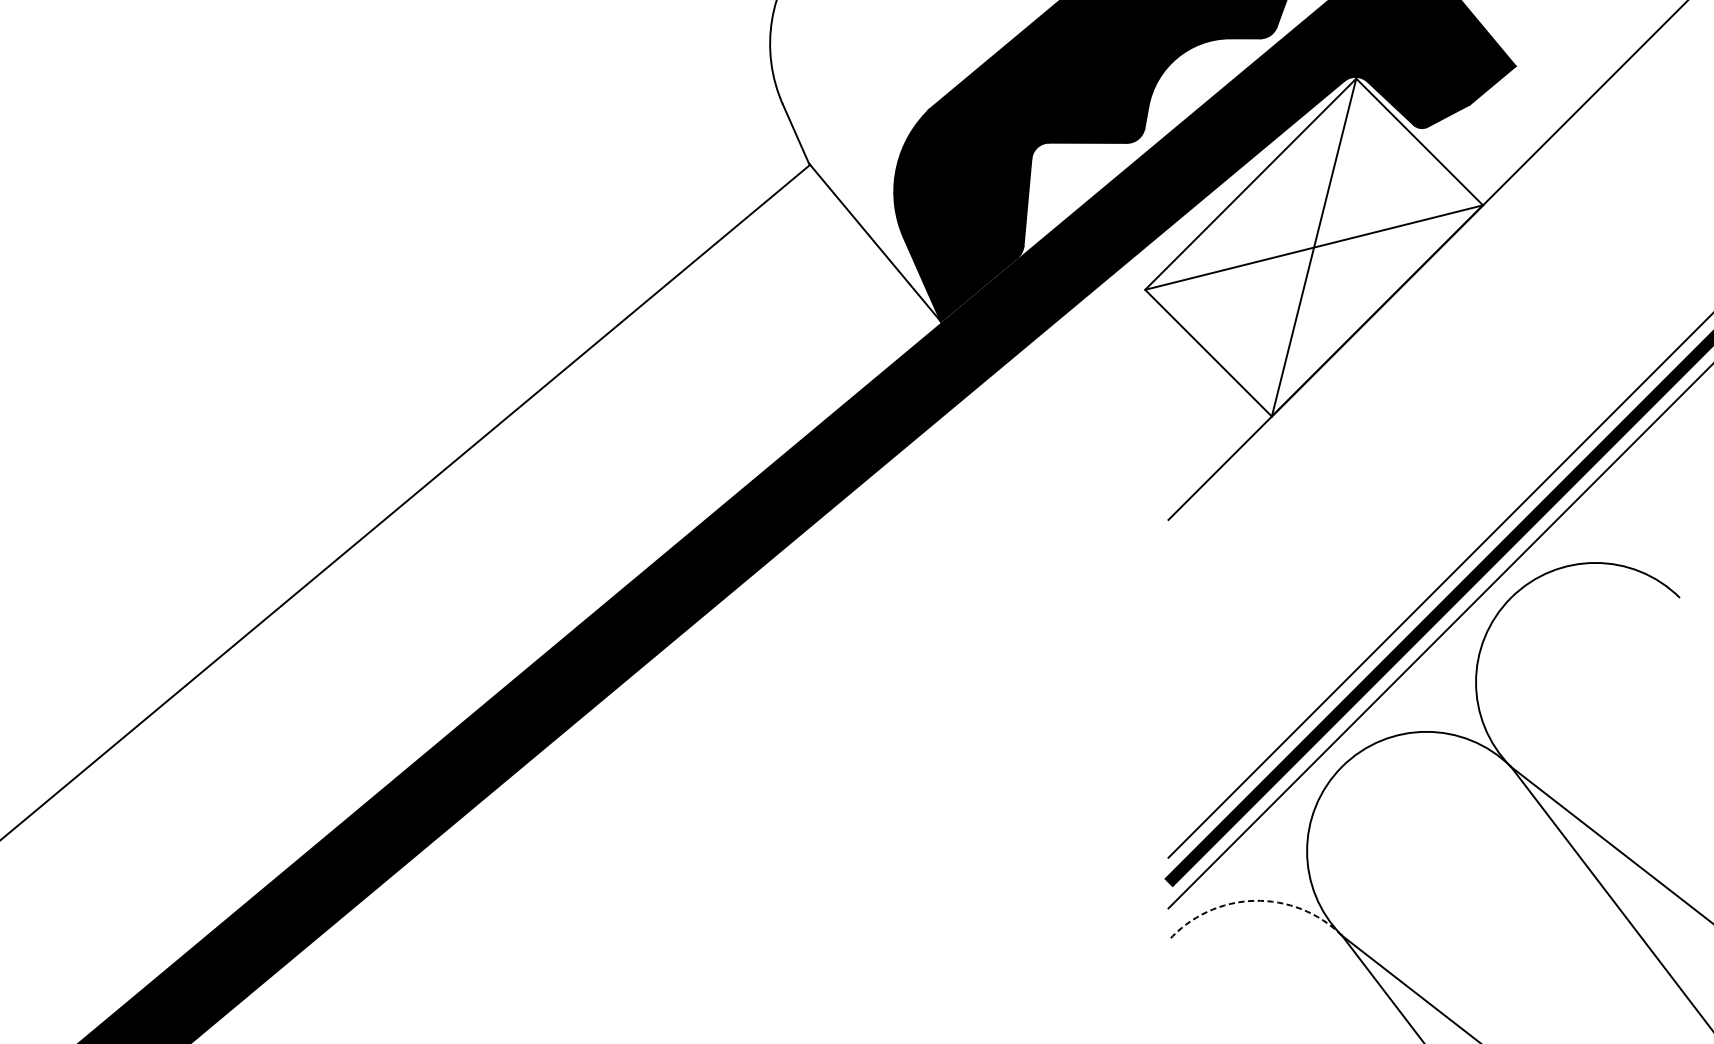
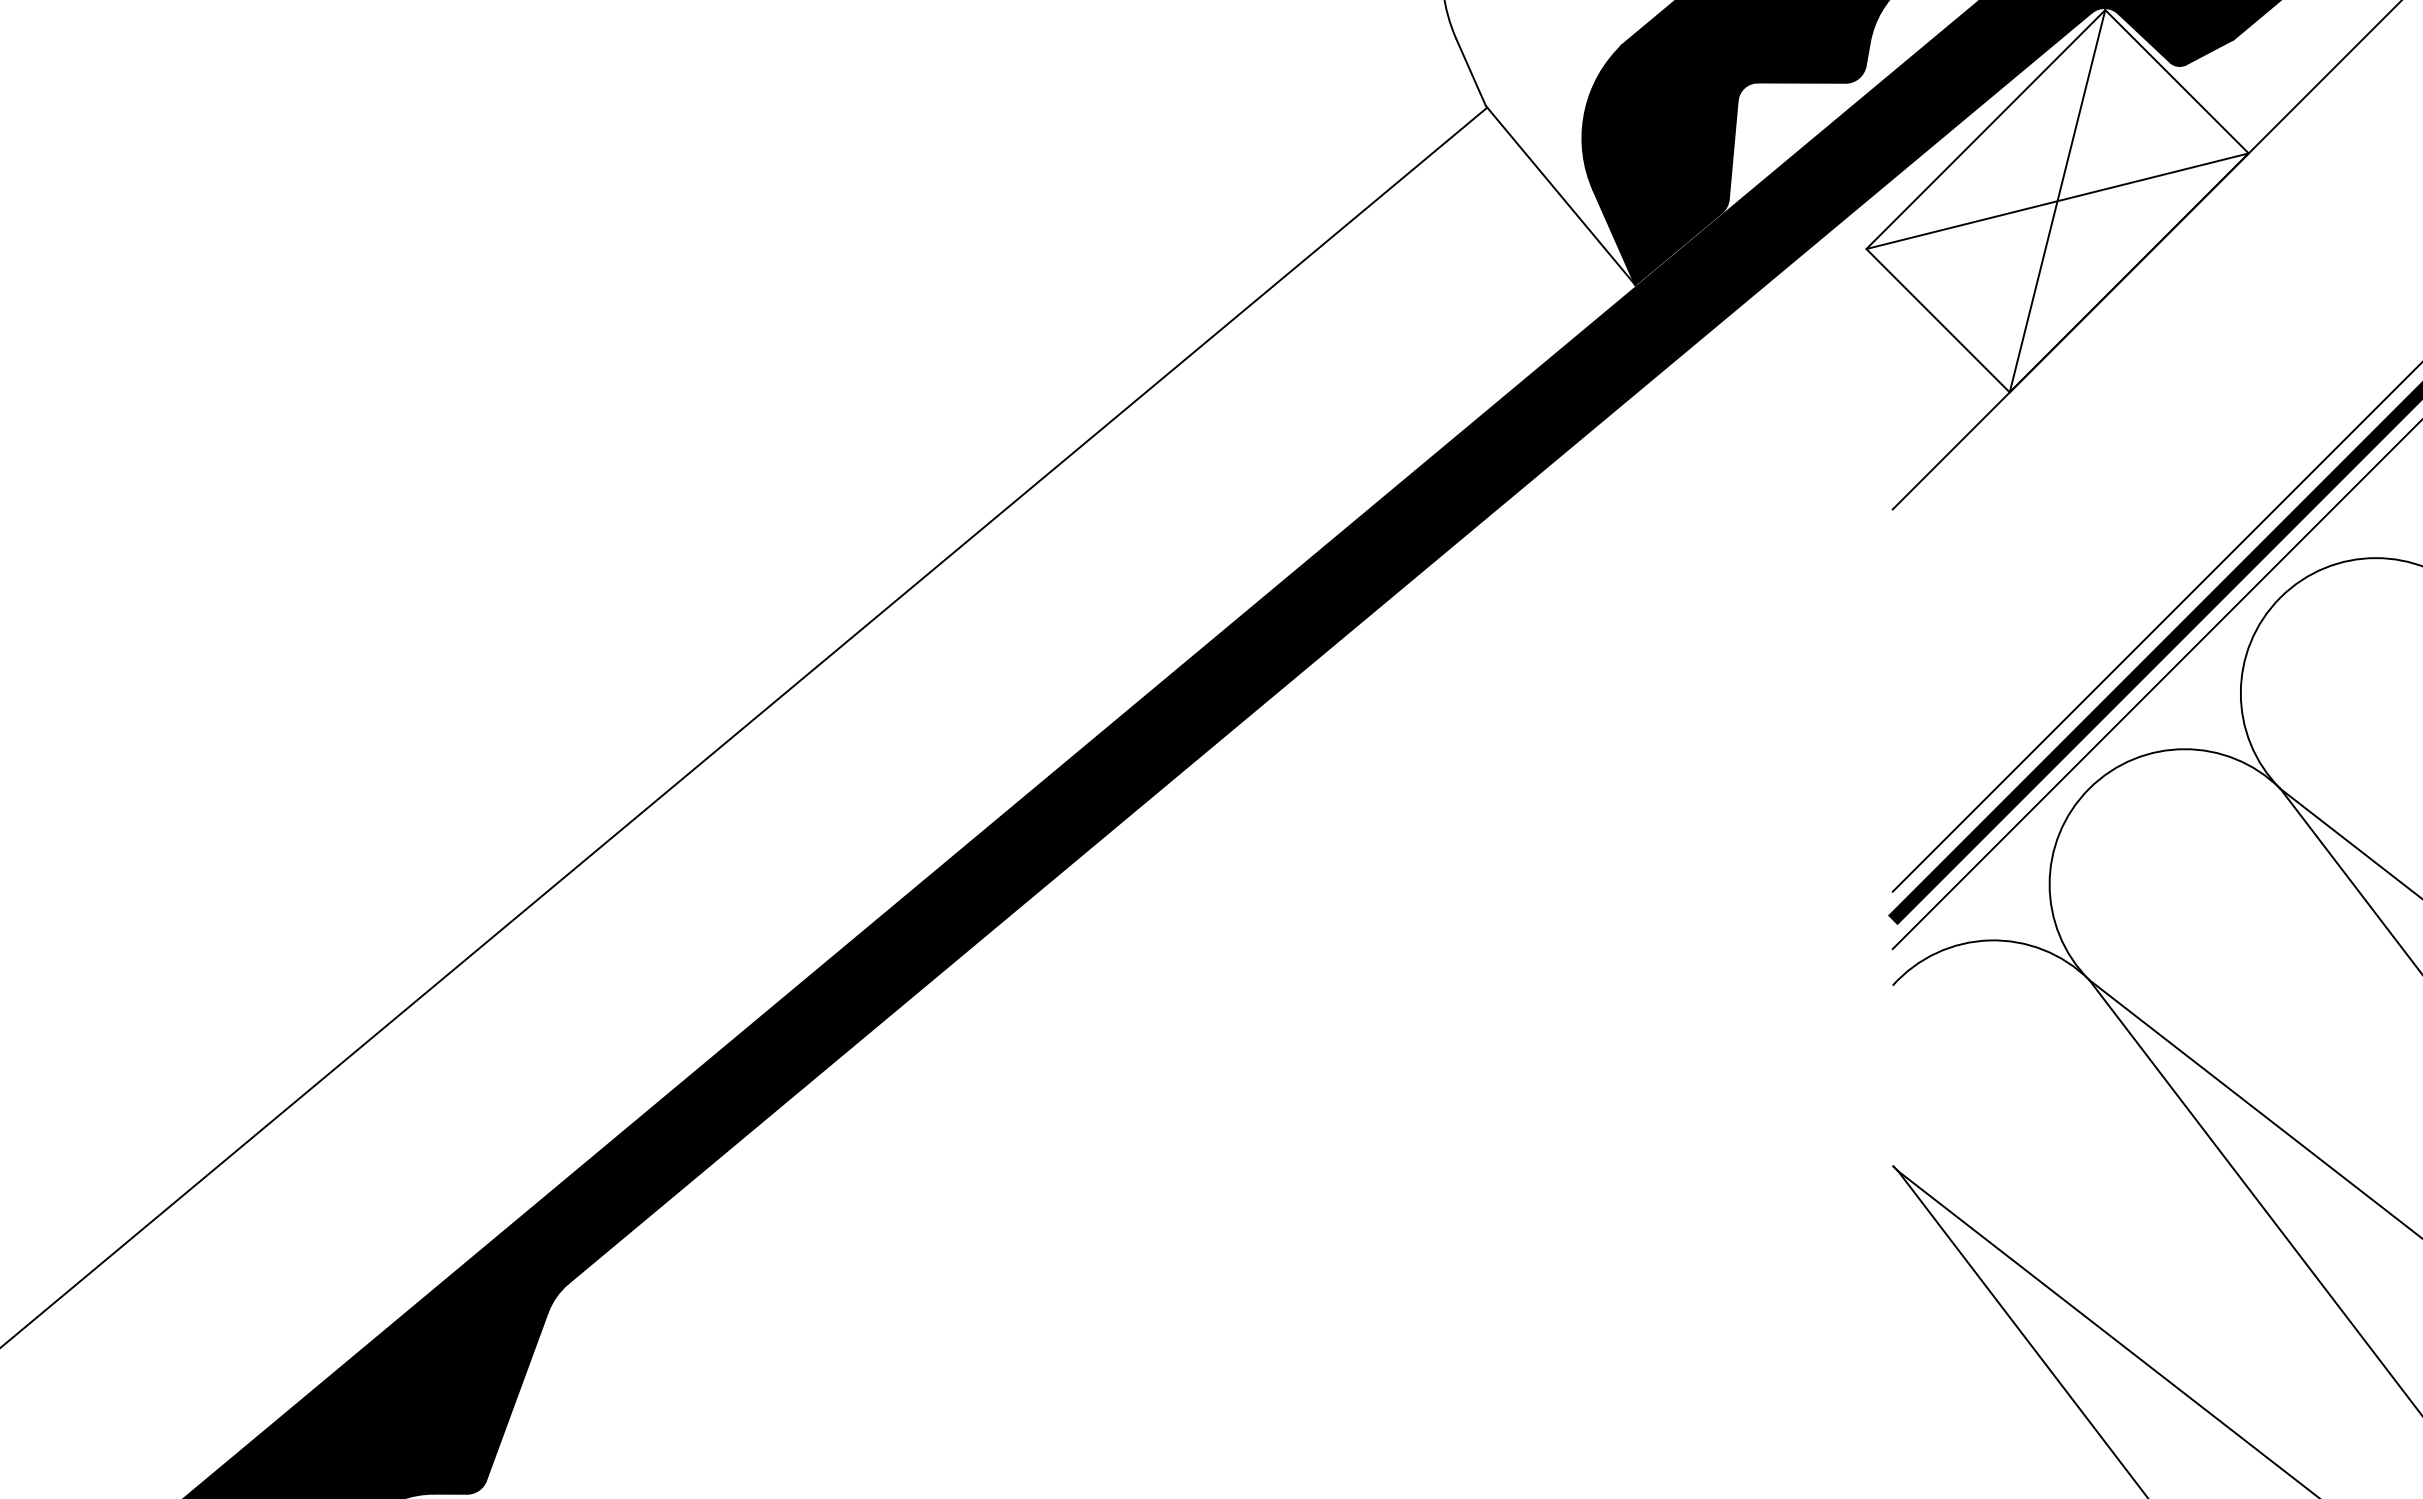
arc: (1253, 900) -> (1989, 940), dashed -> solid

